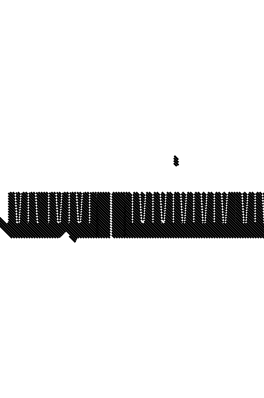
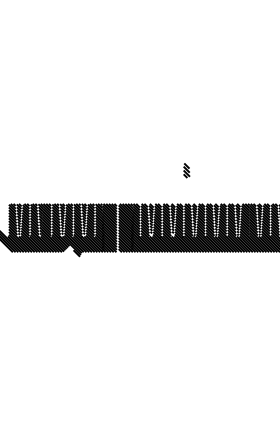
part: (175, 160) -> (186, 170), size x1.4

